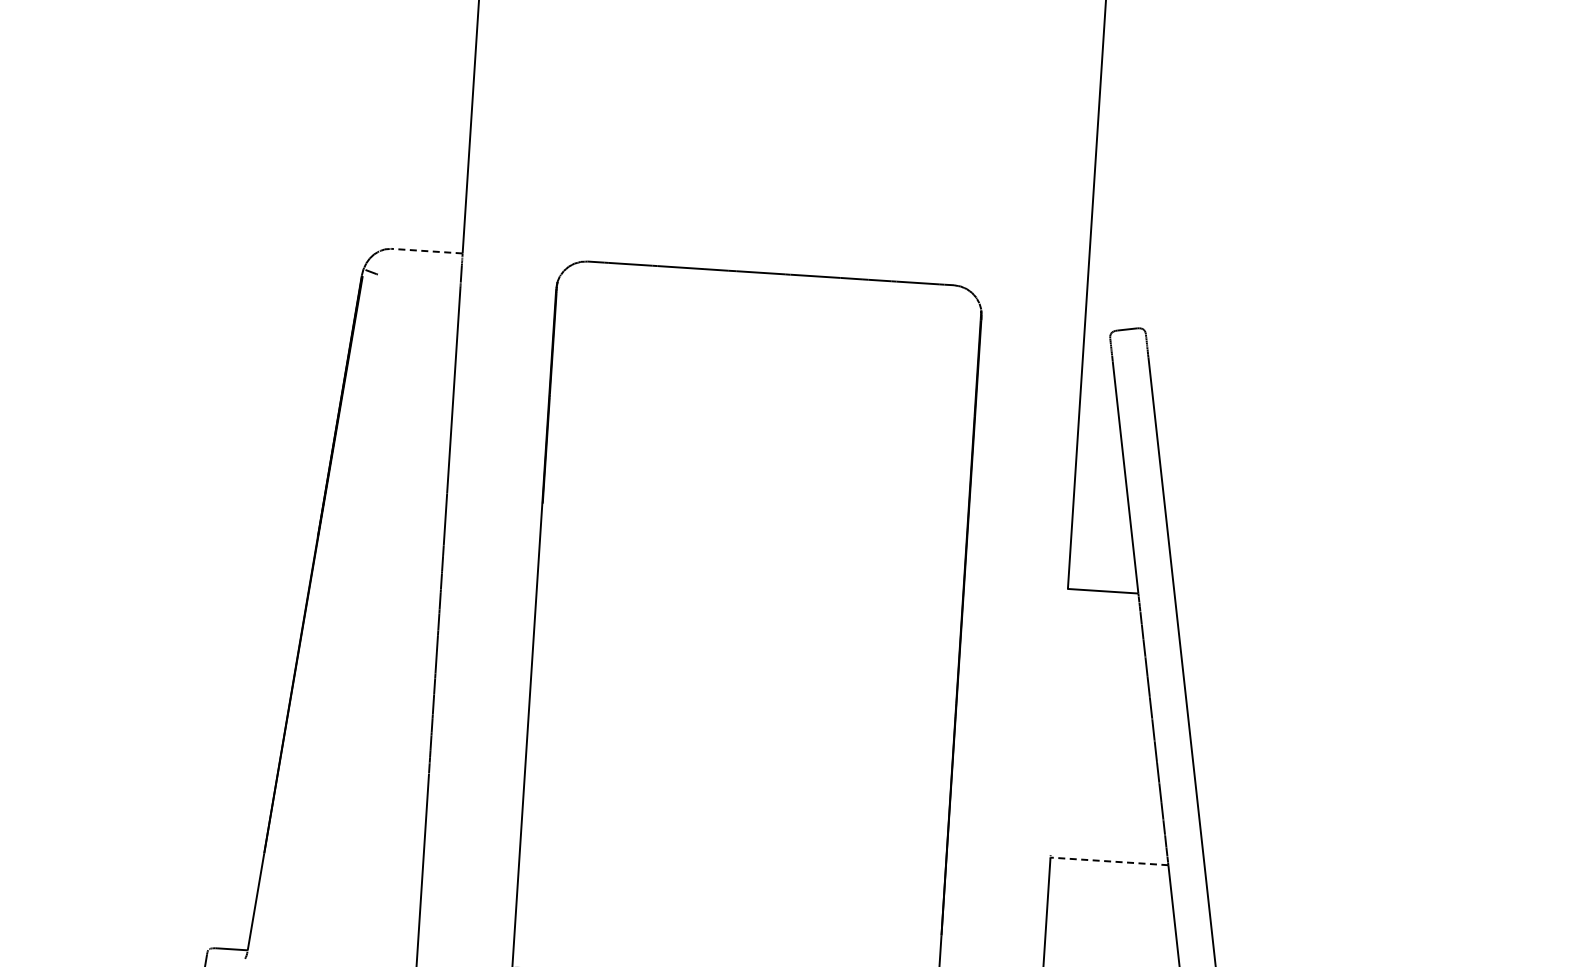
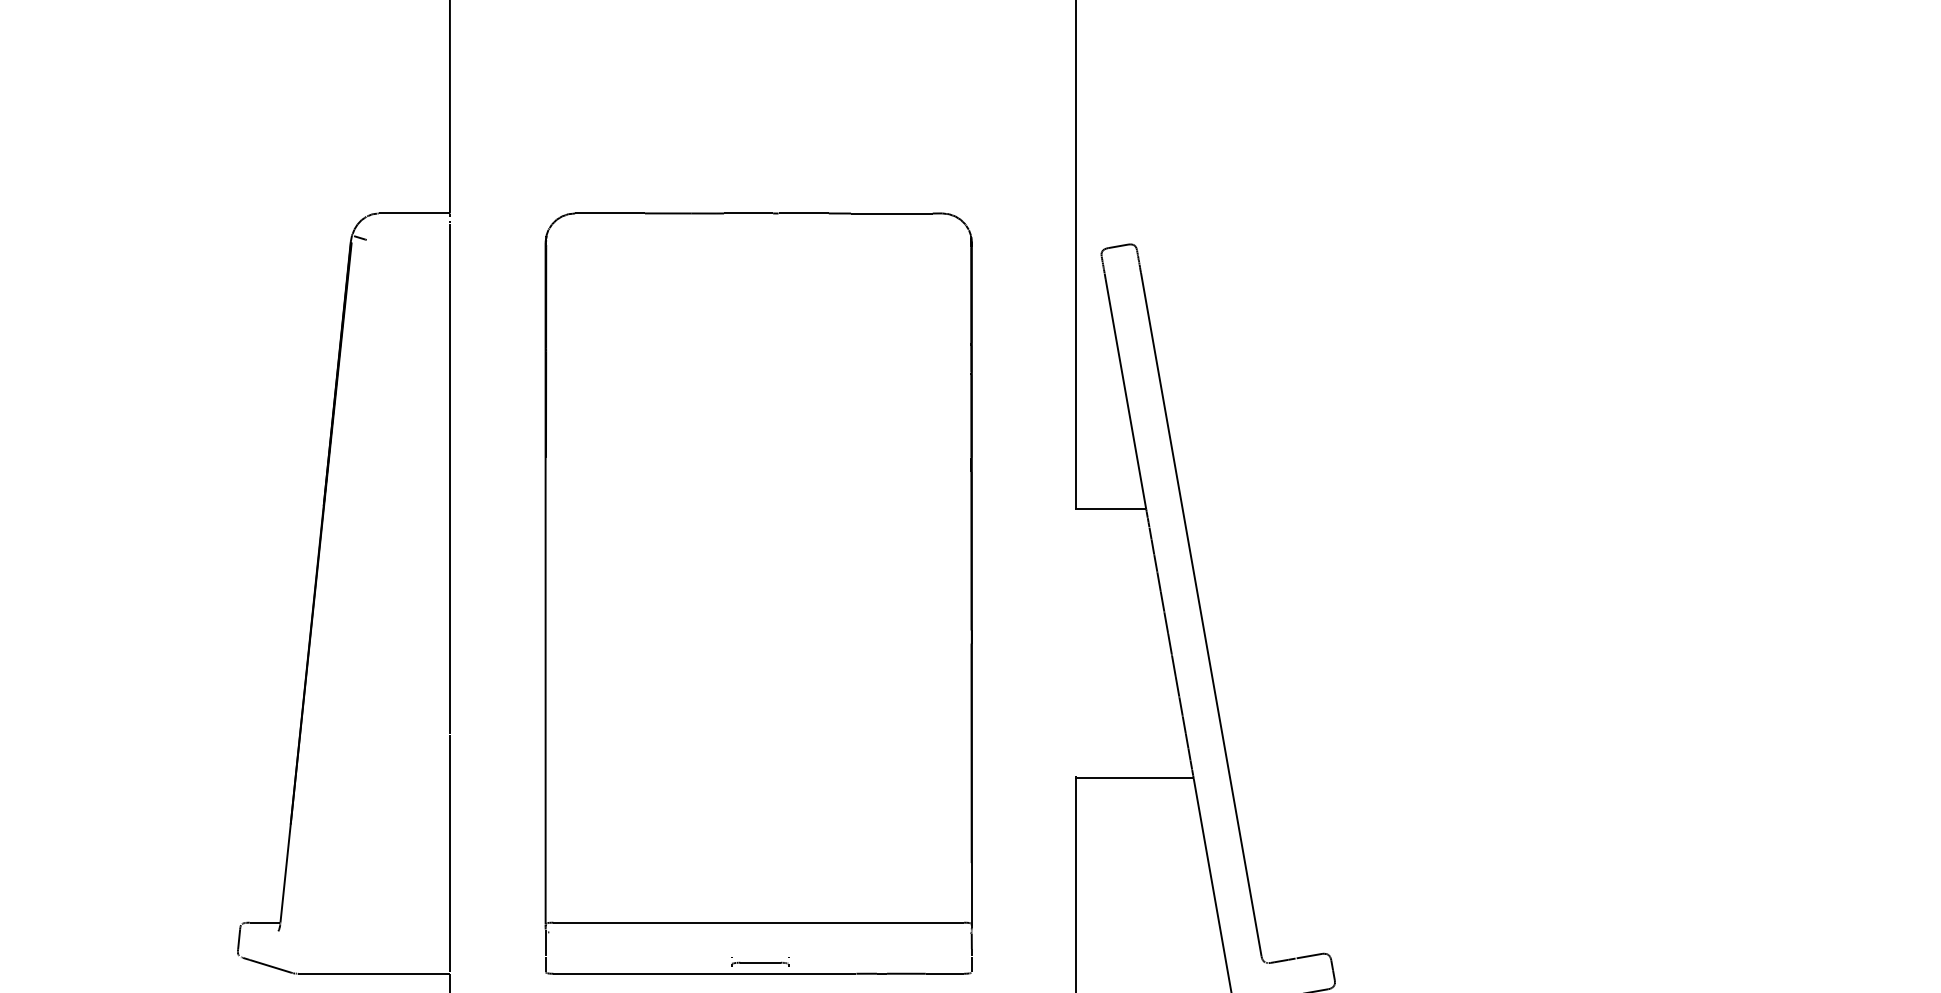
line: (427, 251) -> (414, 213), dashed -> solid
line: (1109, 861) -> (1134, 778), dashed -> solid

